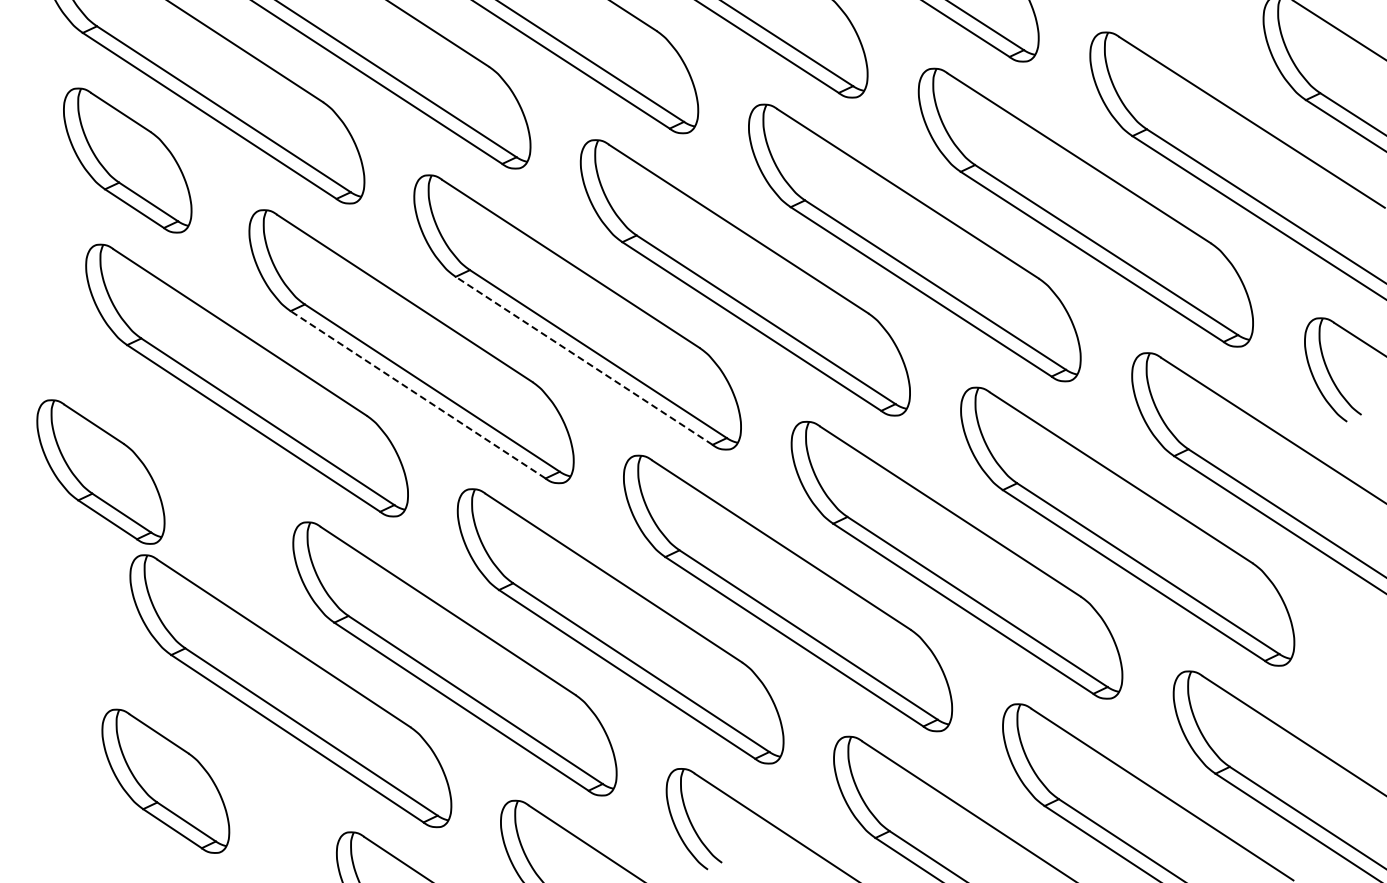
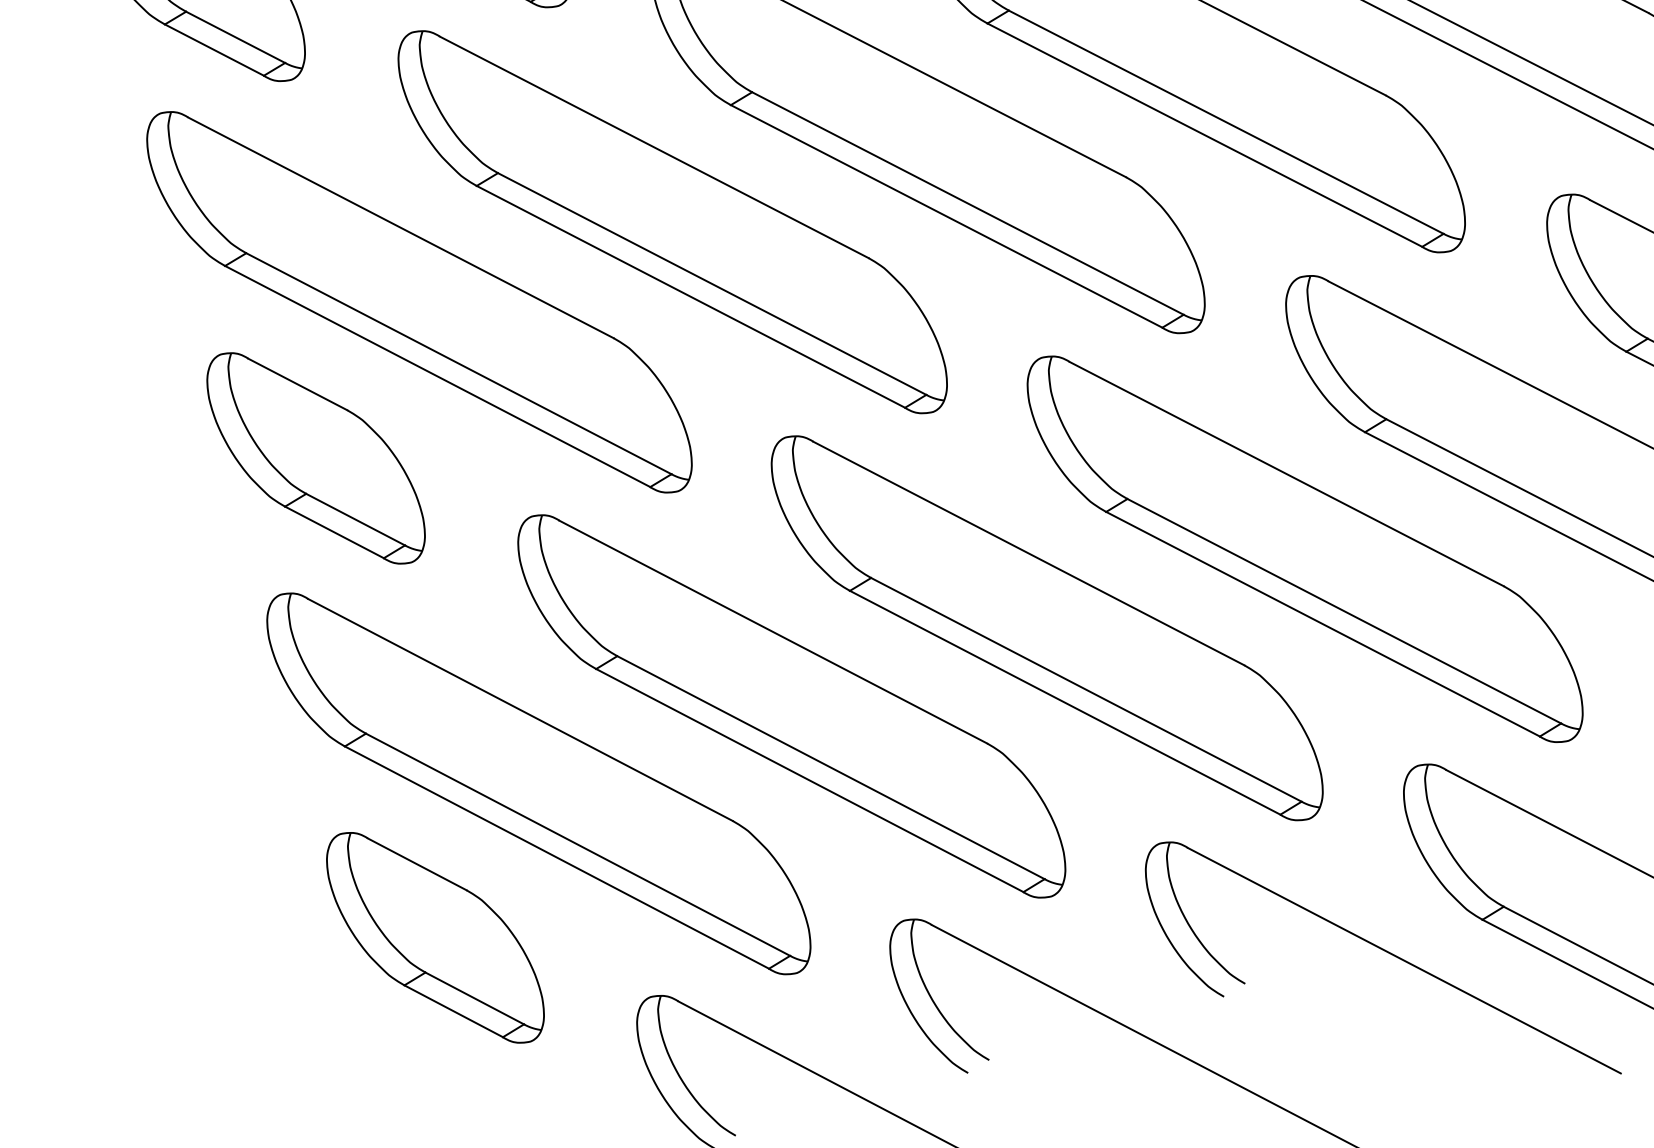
line: (583, 360) -> (945, 215), dashed -> solid
line: (417, 394) -> (689, 296), dashed -> solid
part: (100, 471) -> (315, 457), moved
part: (165, 780) -> (434, 936), moved

